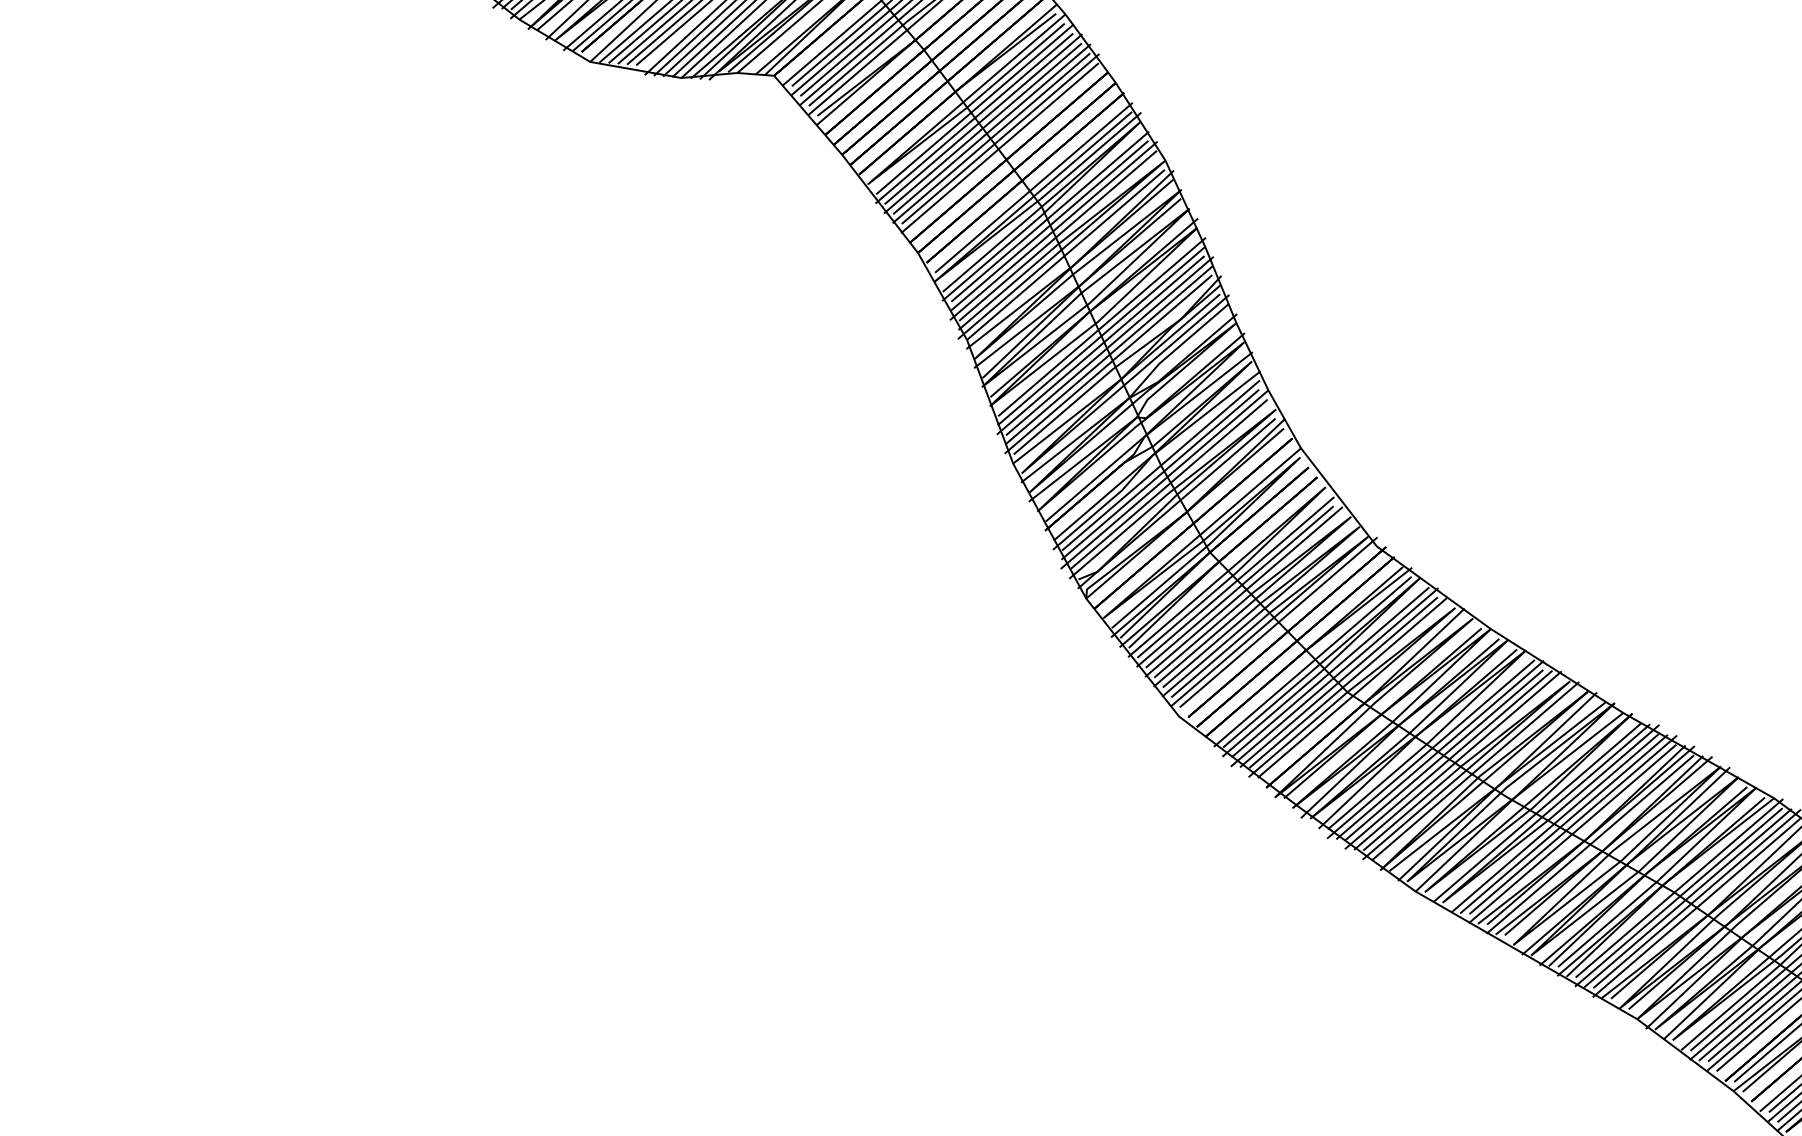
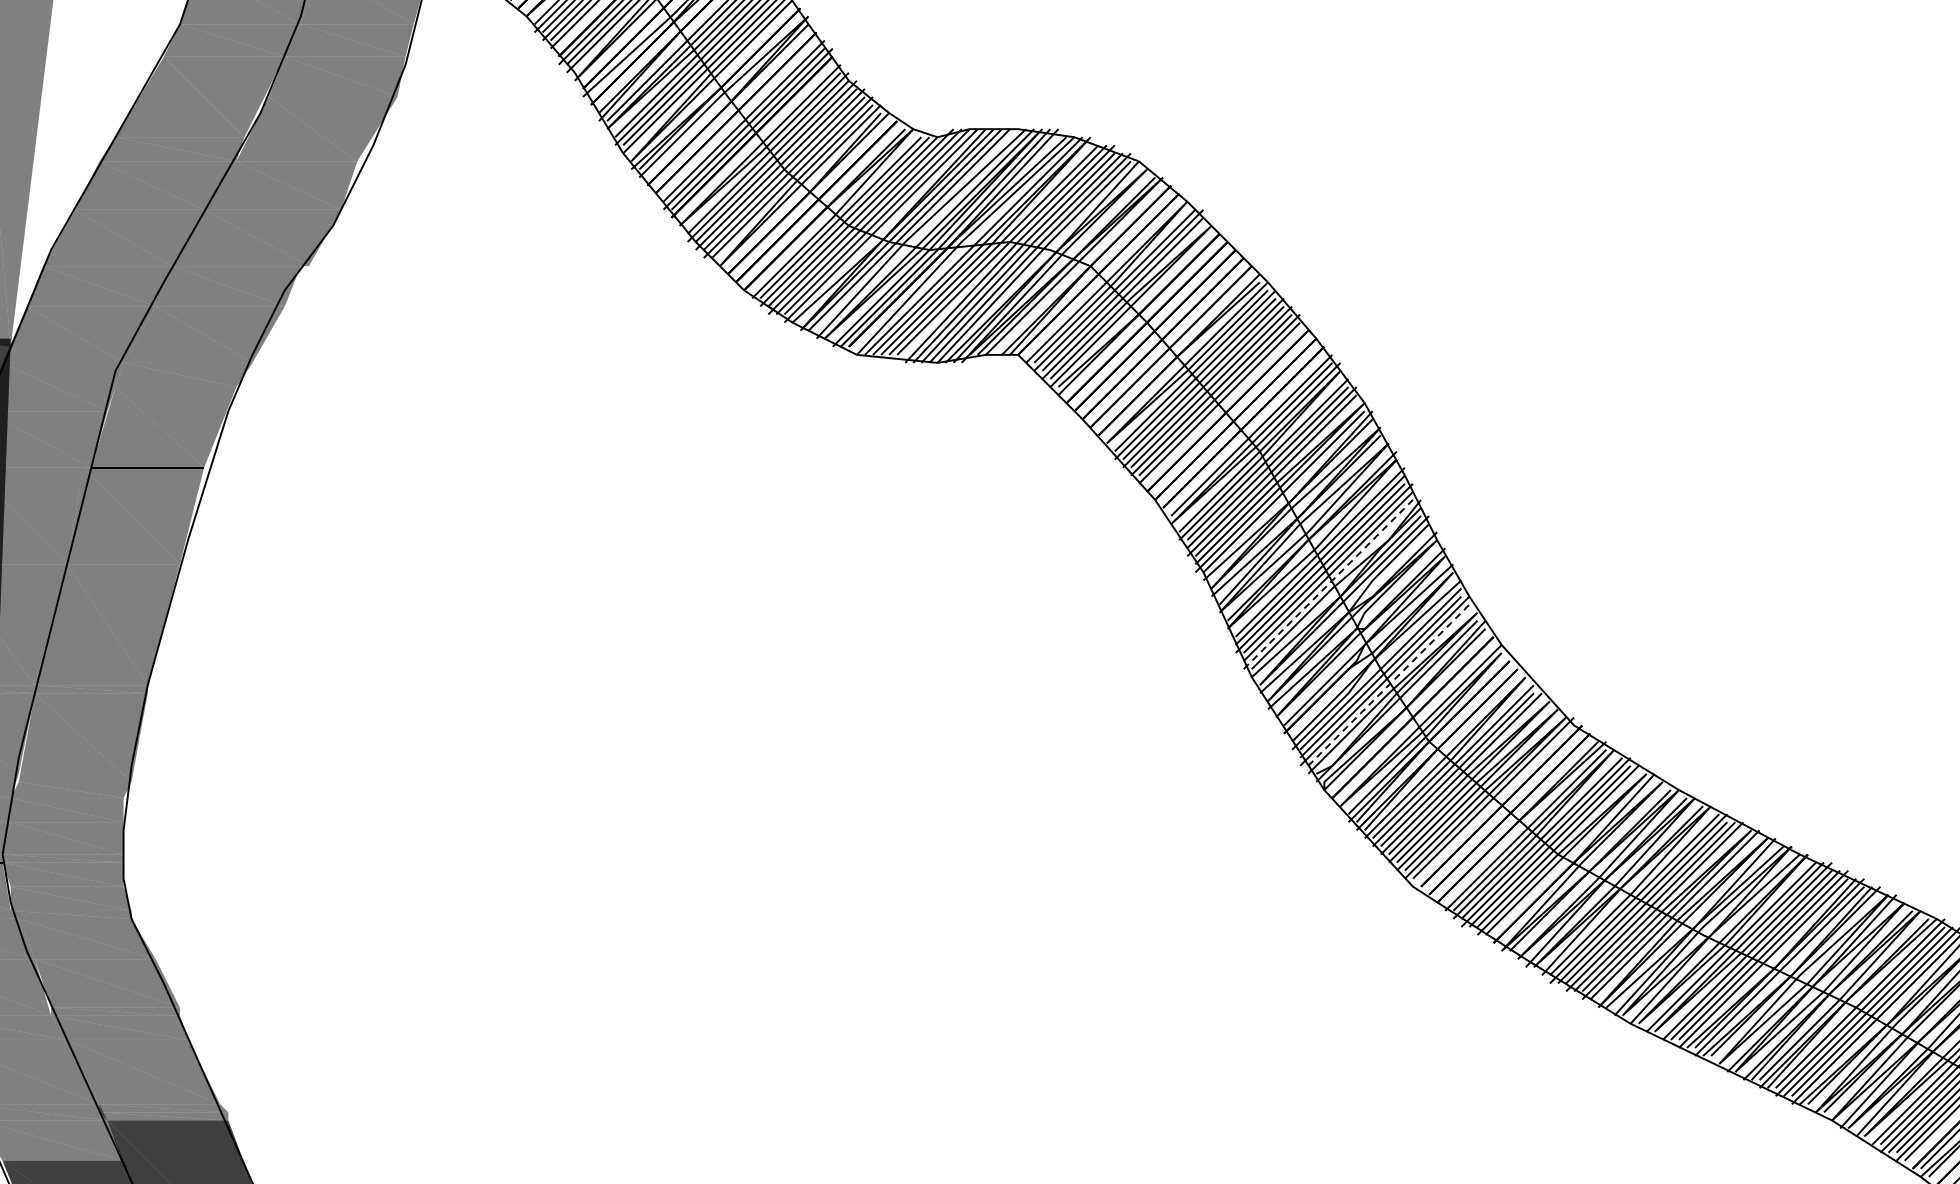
line: (1109, 363) -> (1329, 583), solid -> dashed
line: (1168, 484) -> (1388, 685), solid -> dashed

